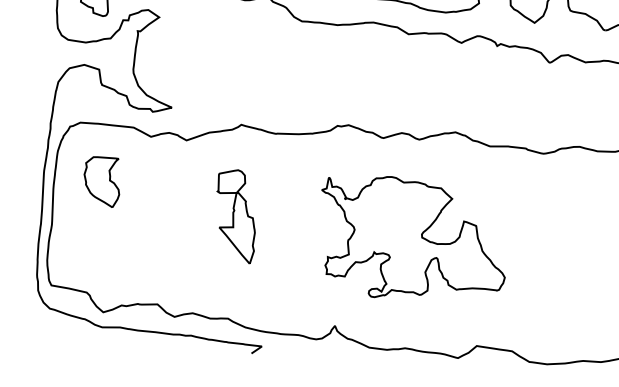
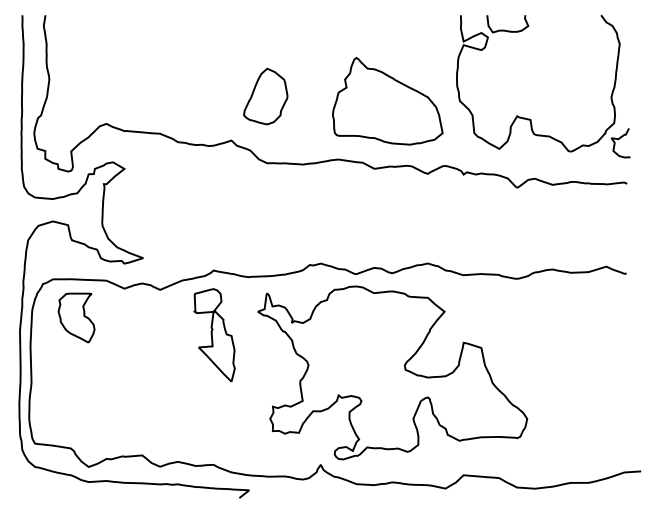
part: (102, 181) -> (76, 317), moved
part: (235, 216) -> (214, 335), moved
part: (412, 238) -> (392, 372), size x1.43

